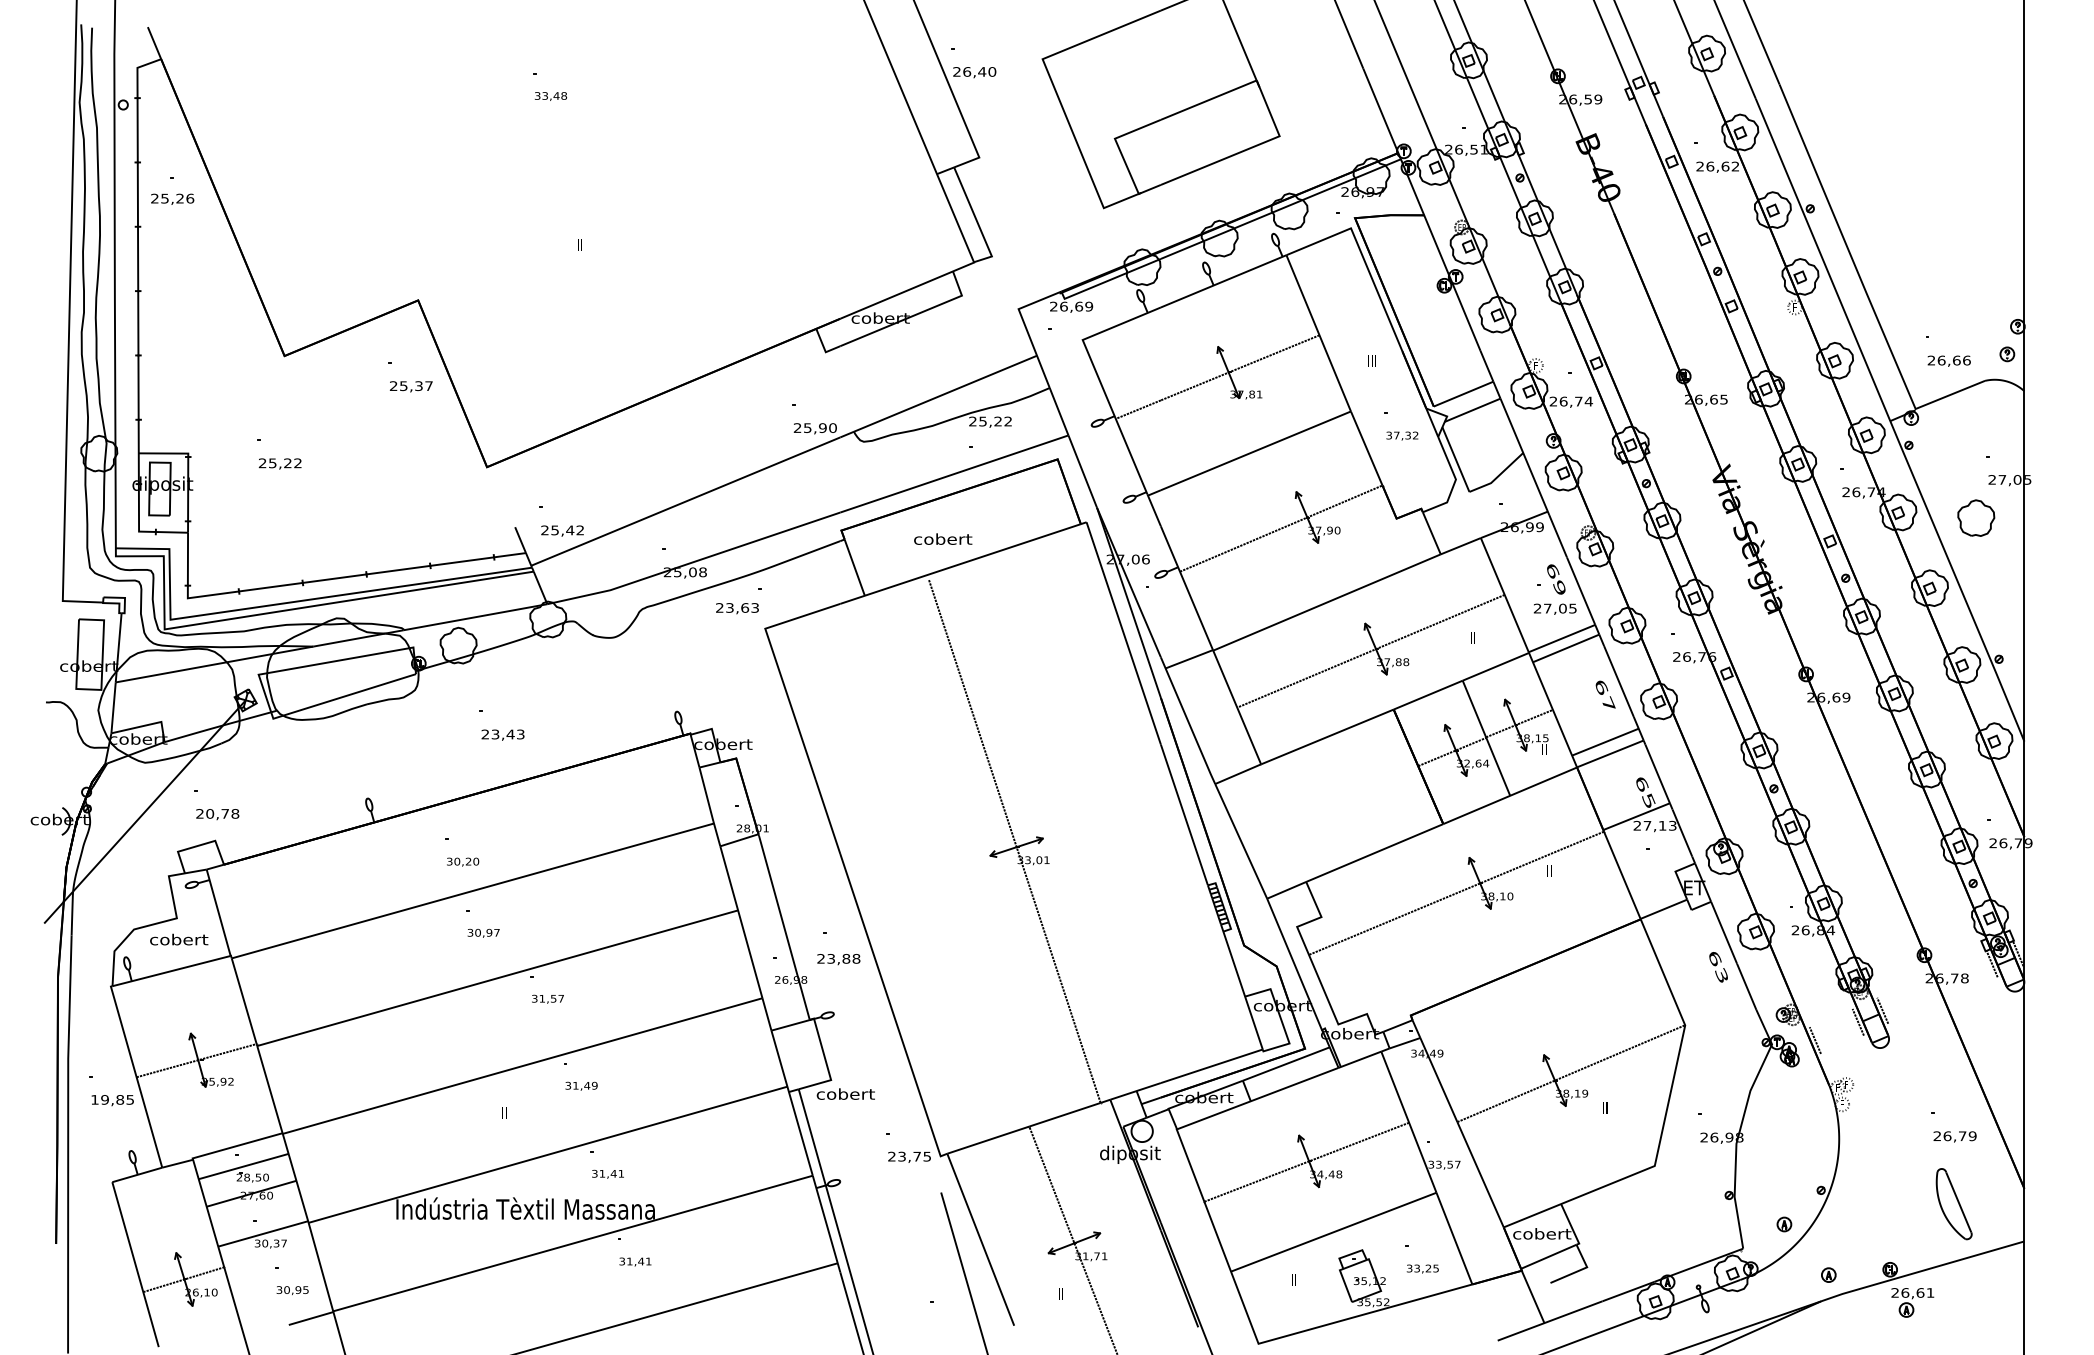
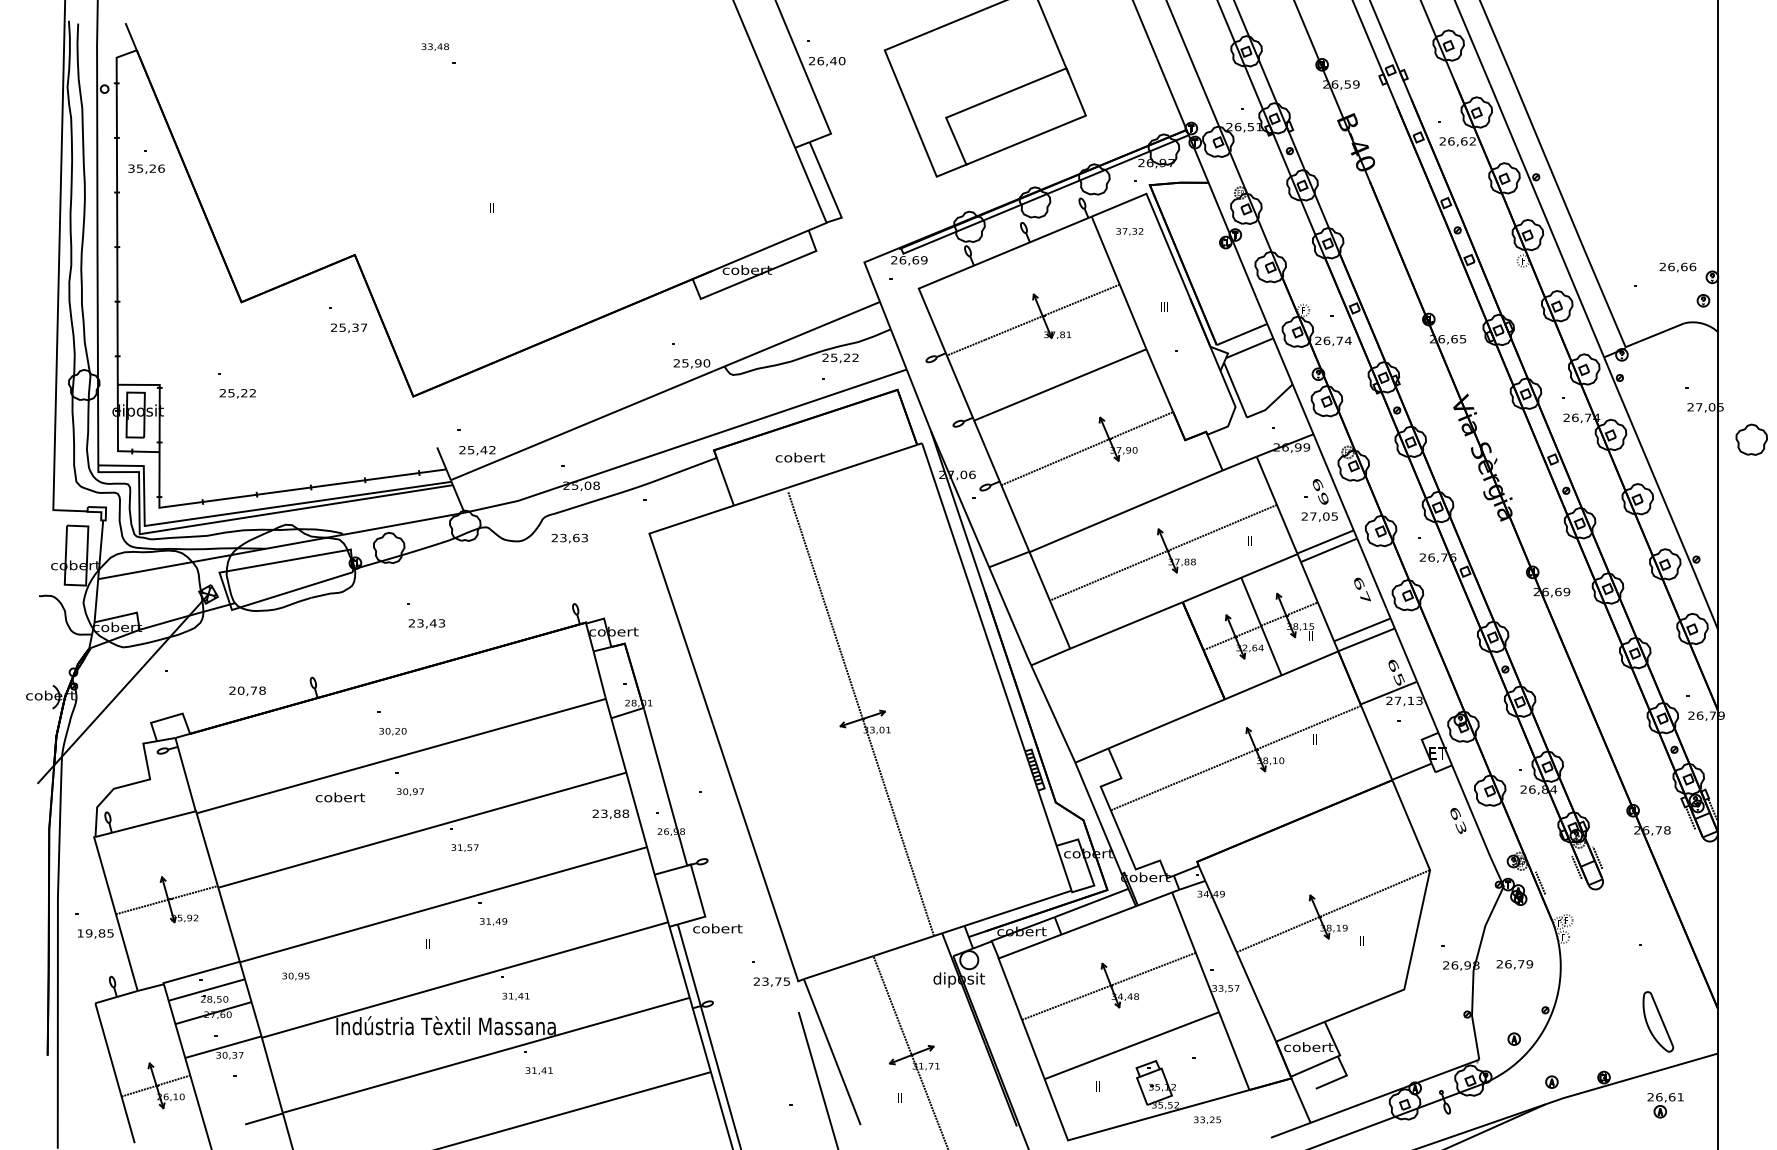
text: (551, 96) -> (435, 47), moved
text: (154, 198) -> (131, 168), 25,26 -> 35,26
text: (1948, 360) -> (1677, 266), moved
text: (1402, 435) -> (1129, 231), moved
part: (1976, 517) -> (1751, 439), moved
text: (737, 608) -> (569, 538), moved
text: (217, 814) -> (247, 691), moved
text: (179, 939) -> (340, 797), moved
text: (838, 959) -> (610, 814), moved
text: (1954, 1136) -> (1514, 964), moved
text: (1422, 1268) -> (1207, 1119), moved
text: (292, 1290) -> (295, 976), moved
part: (1912, 1302) -> (1665, 1105), moved

